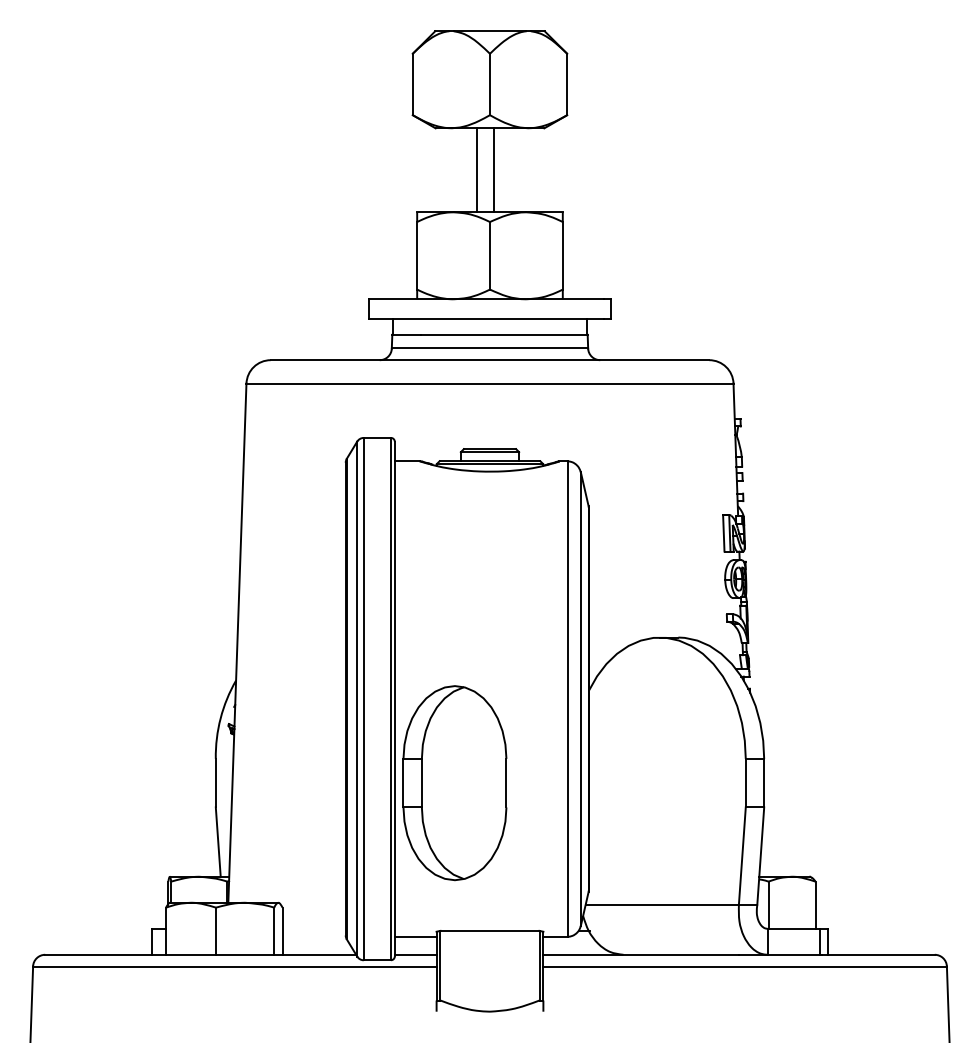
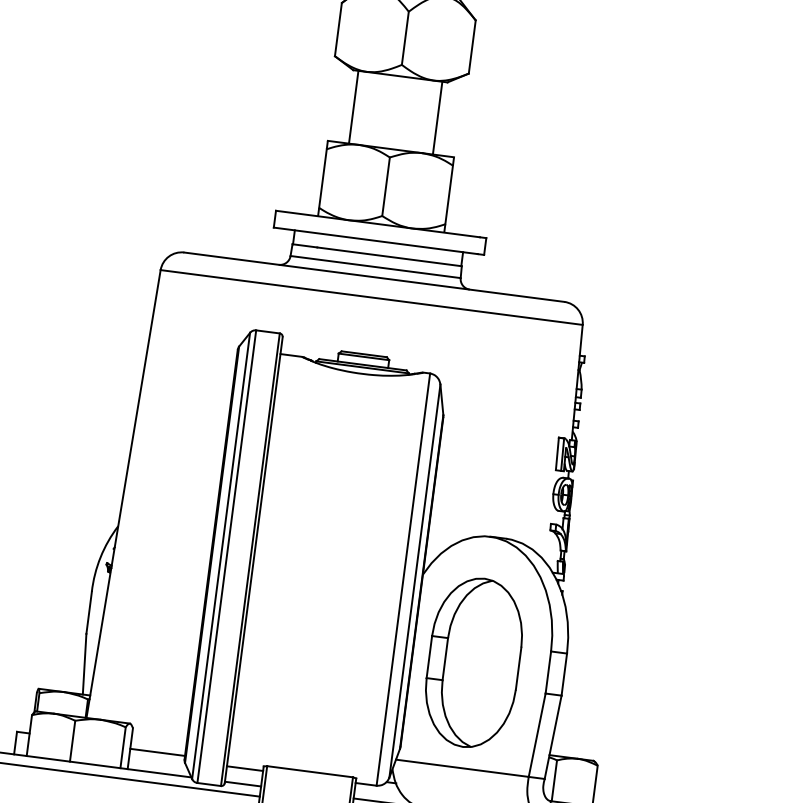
line: (476, 170) -> (353, 107), moved
line: (494, 170) -> (437, 118), moved
part: (454, 783) -> (473, 663), moved
line: (313, 931) -> (157, 752), added

